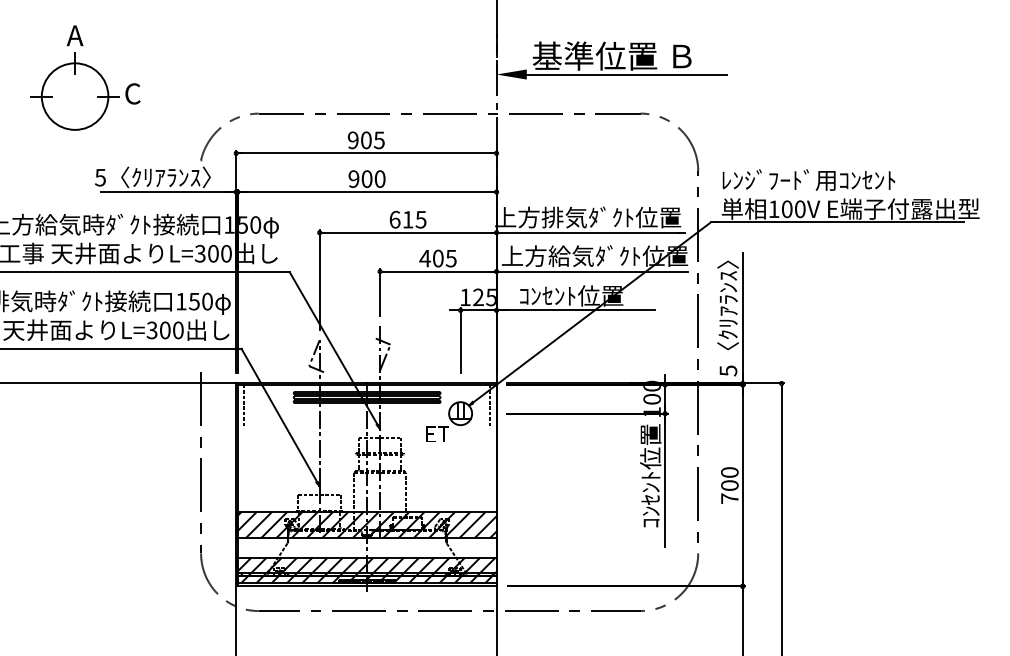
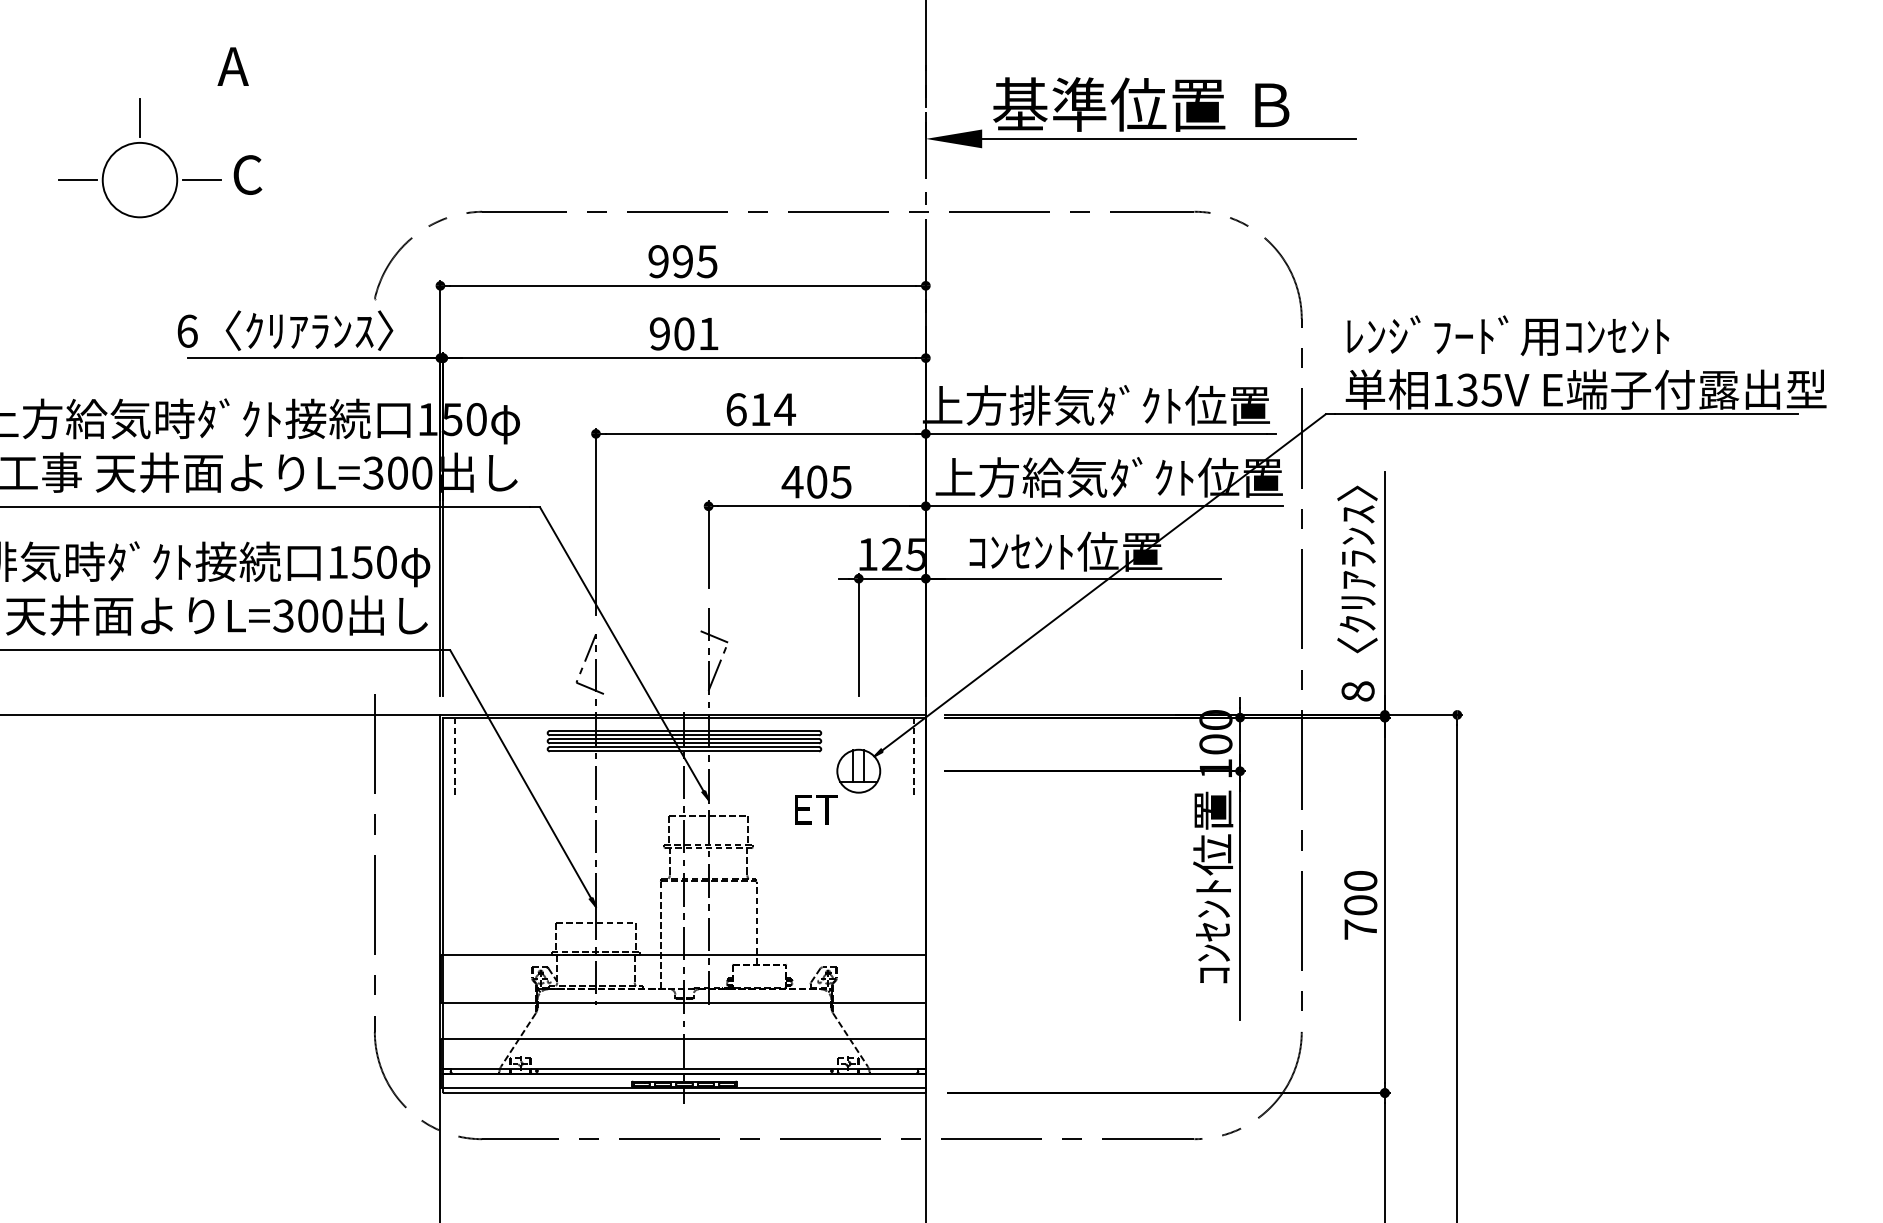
text: (74, 35) -> (232, 66), moved
circle: (74, 96) -> (138, 179), size x0.6
text: (366, 140) -> (683, 261), 905 -> 995
text: (100, 177) -> (187, 330), 5 -> 6
text: (379, 178) -> (707, 332), 900 -> 901
text: (793, 209) -> (1479, 390), 100V -> 135V
text: (420, 219) -> (783, 409), 615 -> 614
text: (728, 370) -> (1358, 690), 5 -> 8
hatch: (366, 524) -> (683, 977), removed
hatch: (366, 570) -> (683, 1063), removed

